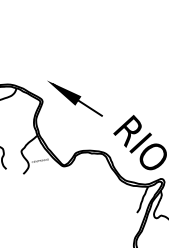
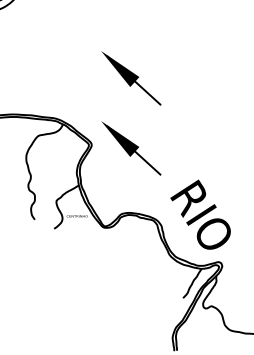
part: (65, 41) -> (131, 78), added

